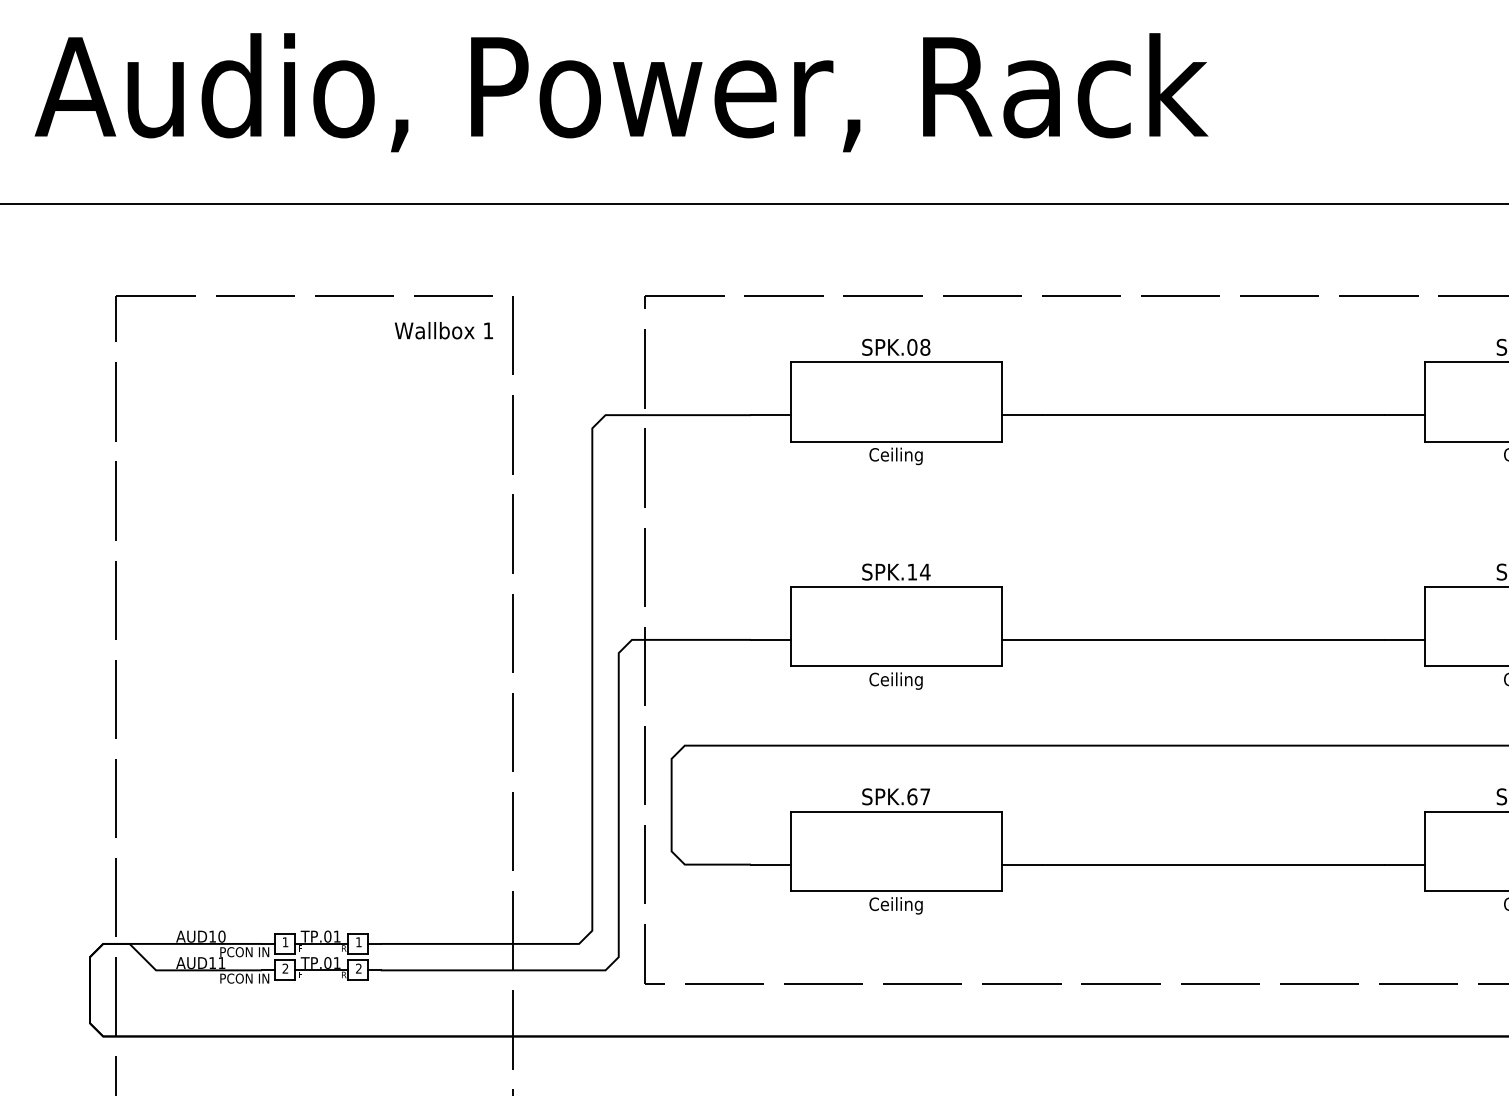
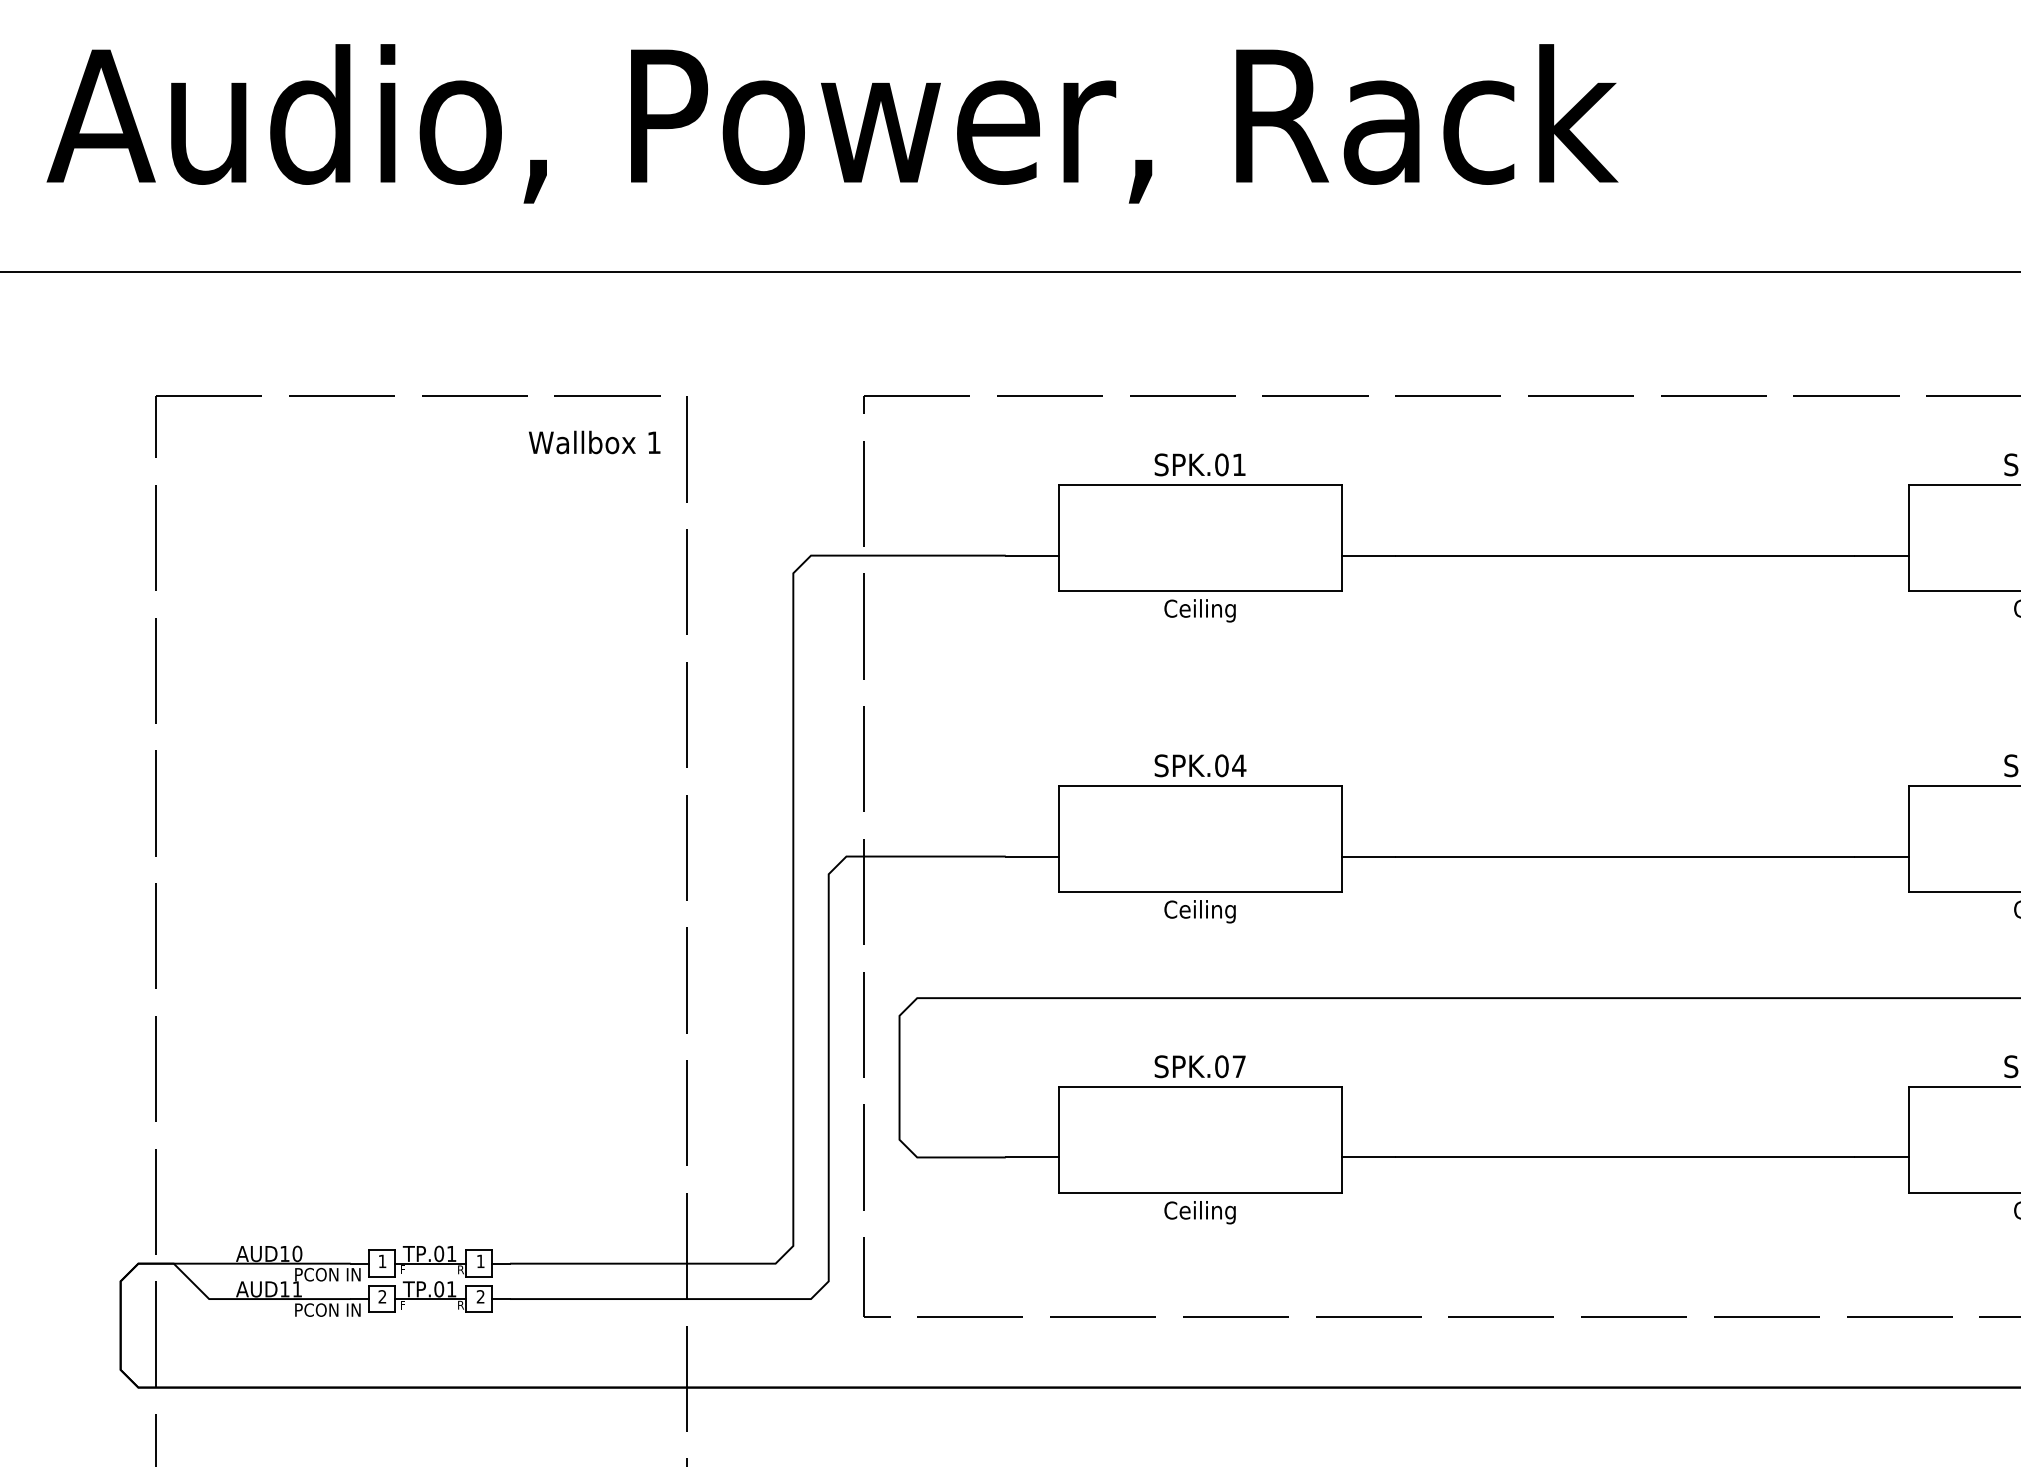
text: (925, 347) -> (1239, 464), SPK.08 -> SPK.01
text: (912, 571) -> (1221, 765), SPK.14 -> SPK.04
text: (912, 796) -> (1221, 1066), SPK.67 -> SPK.07

